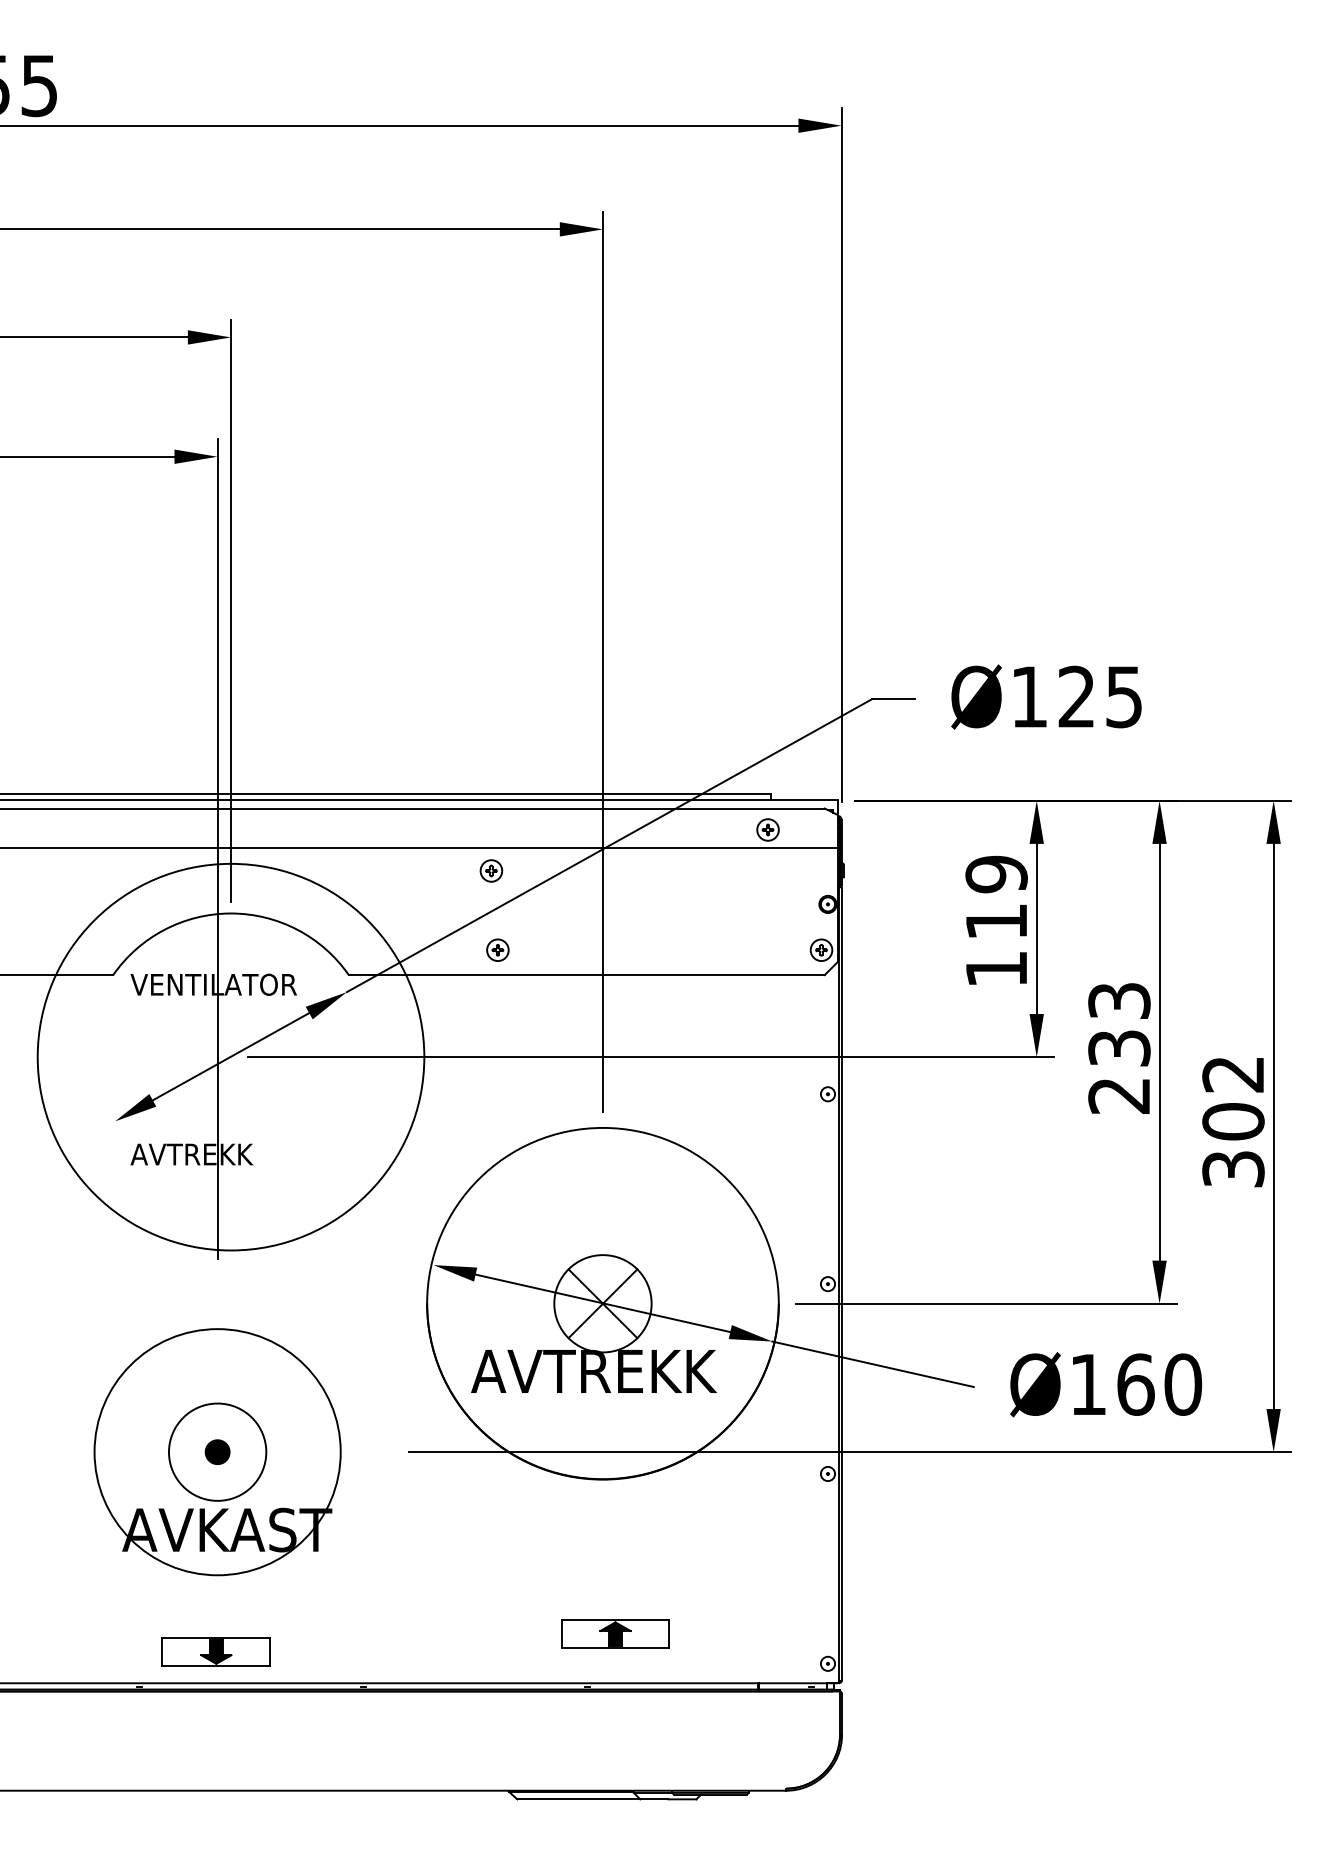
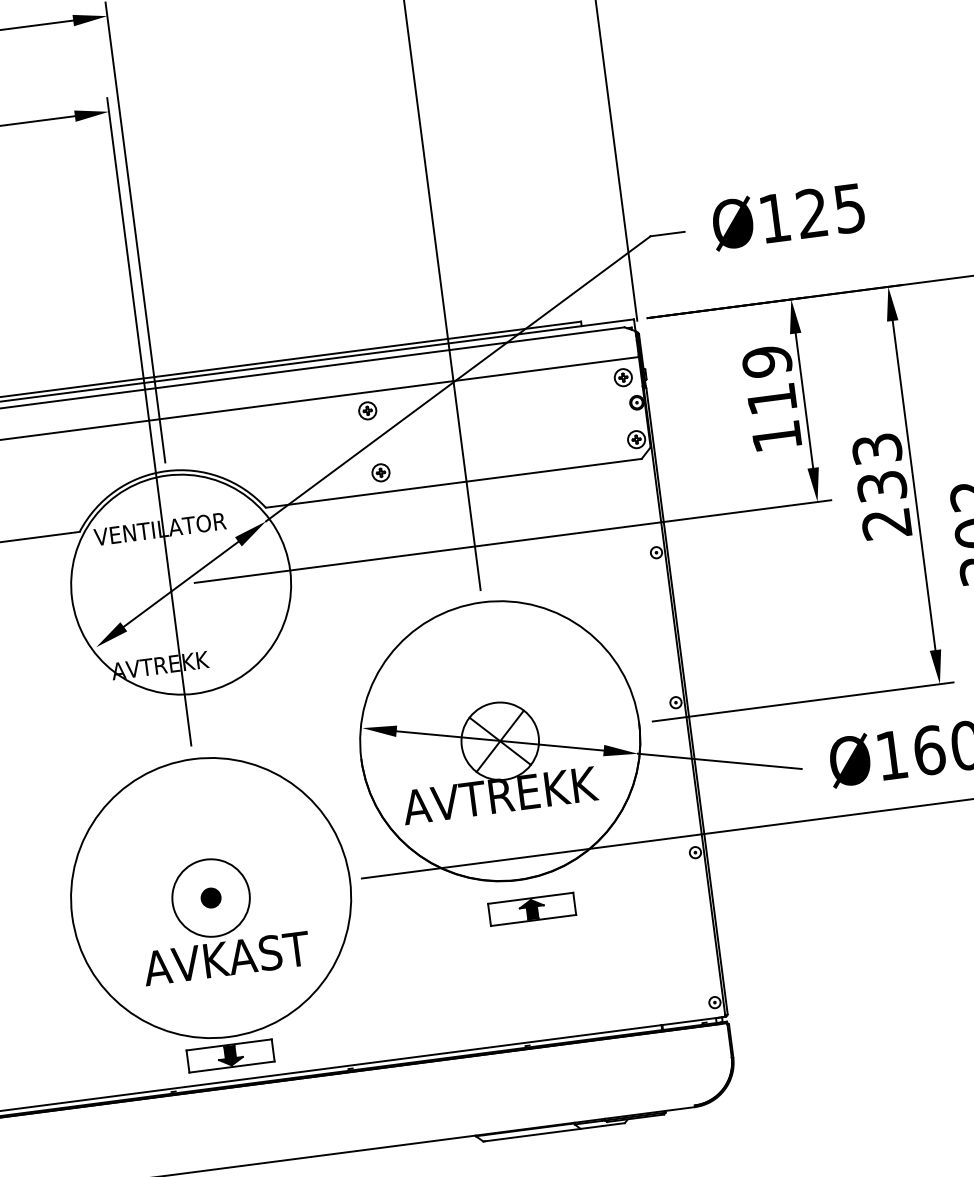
part: (767, 829) -> (622, 377), moved
circle: (230, 1057) -> (180, 584), size x0.71
circle: (217, 1452) -> (211, 898), size x1.43
part: (615, 1633) -> (532, 908), moved

